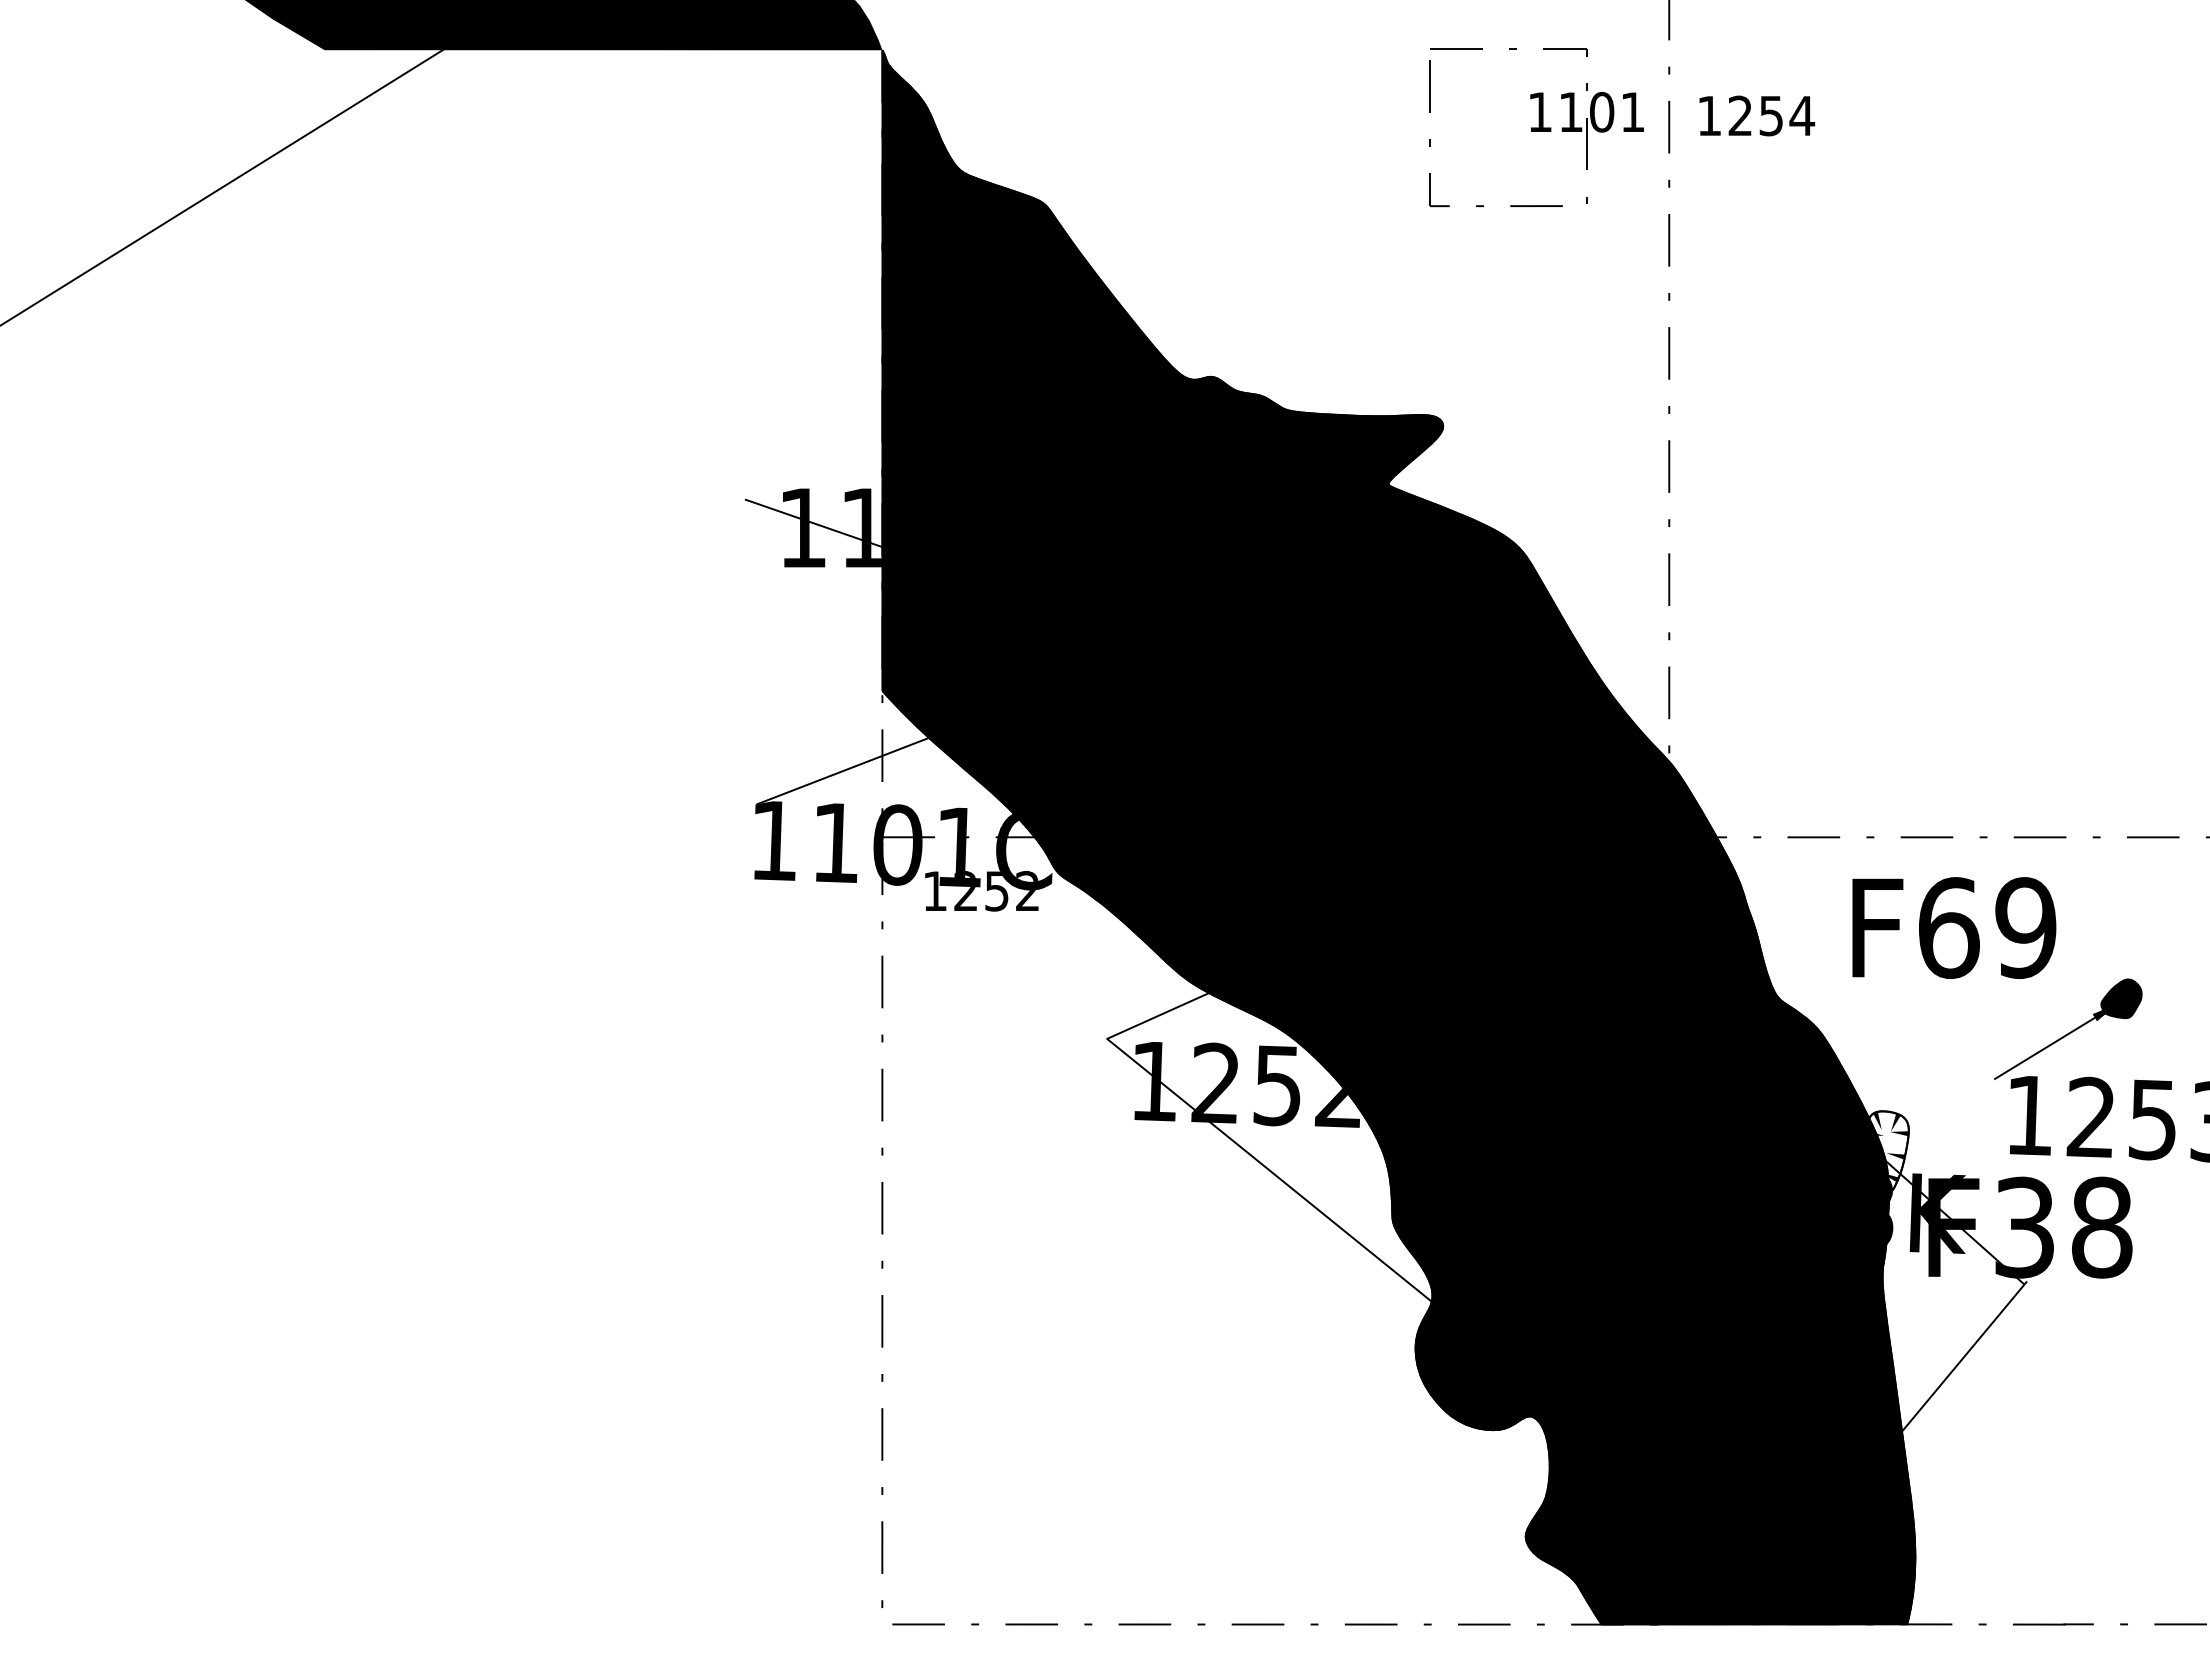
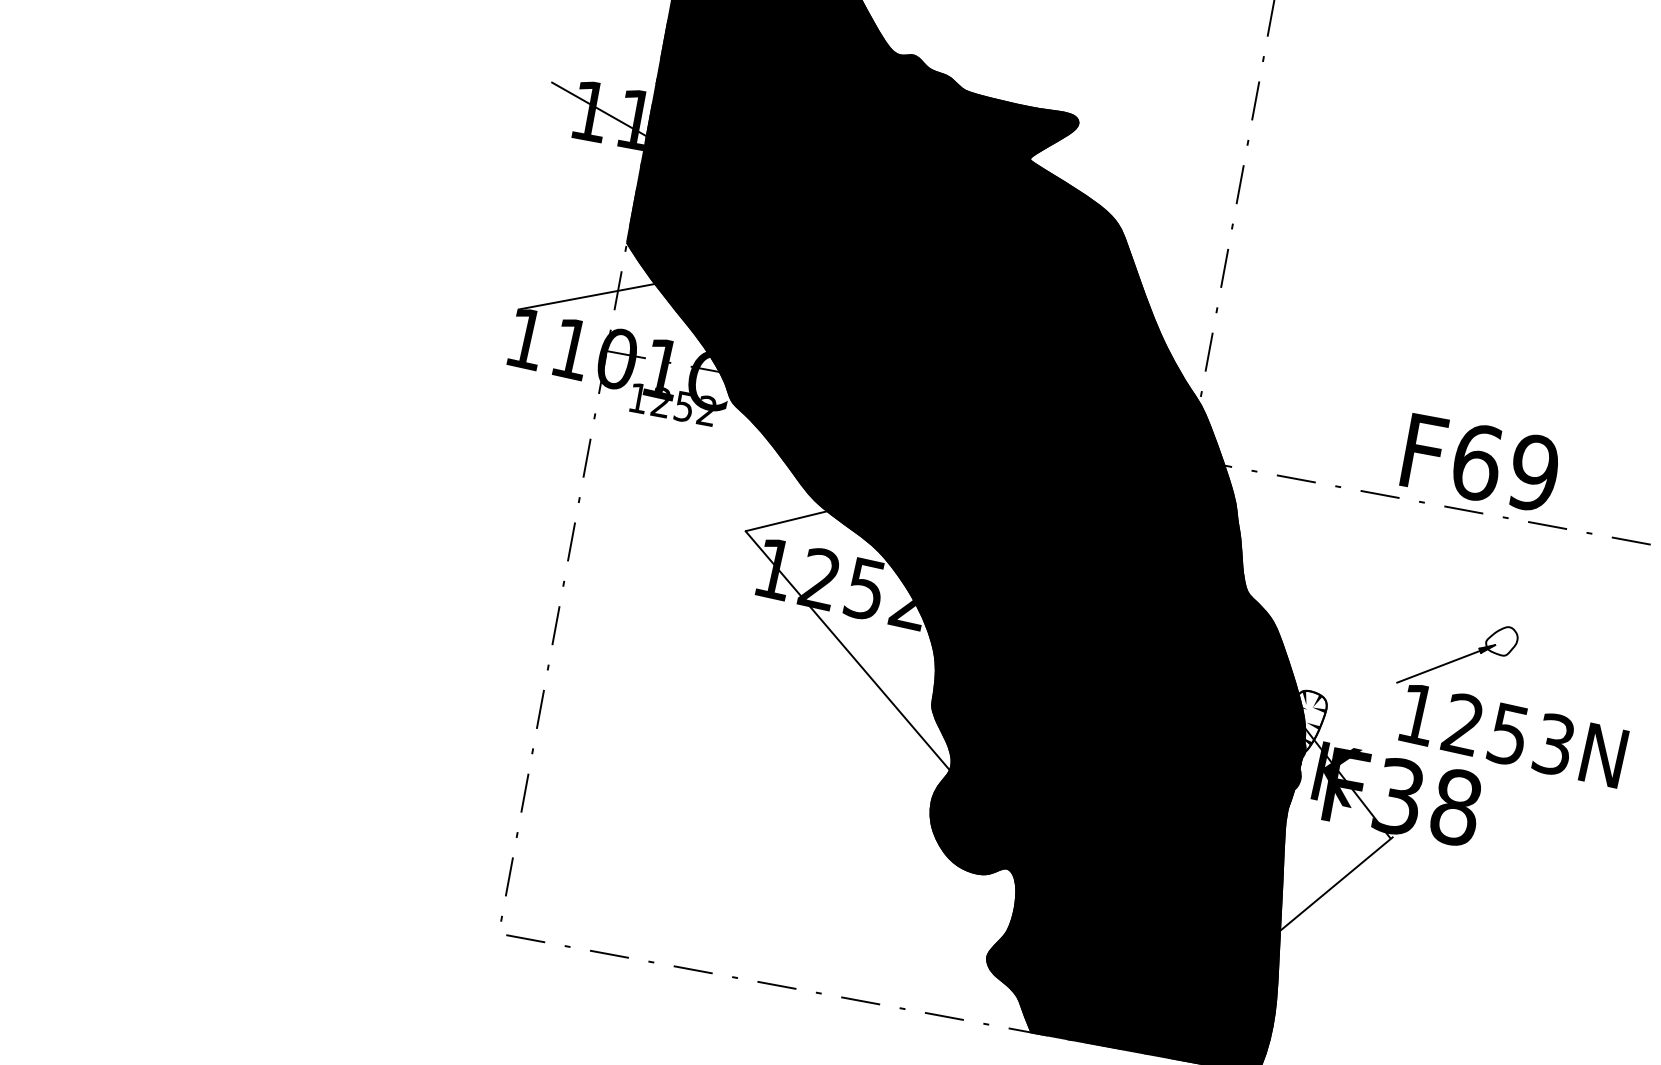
text: (1954, 927) -> (1481, 462), moved
fill: (2121, 998) -> (1501, 640), removed

